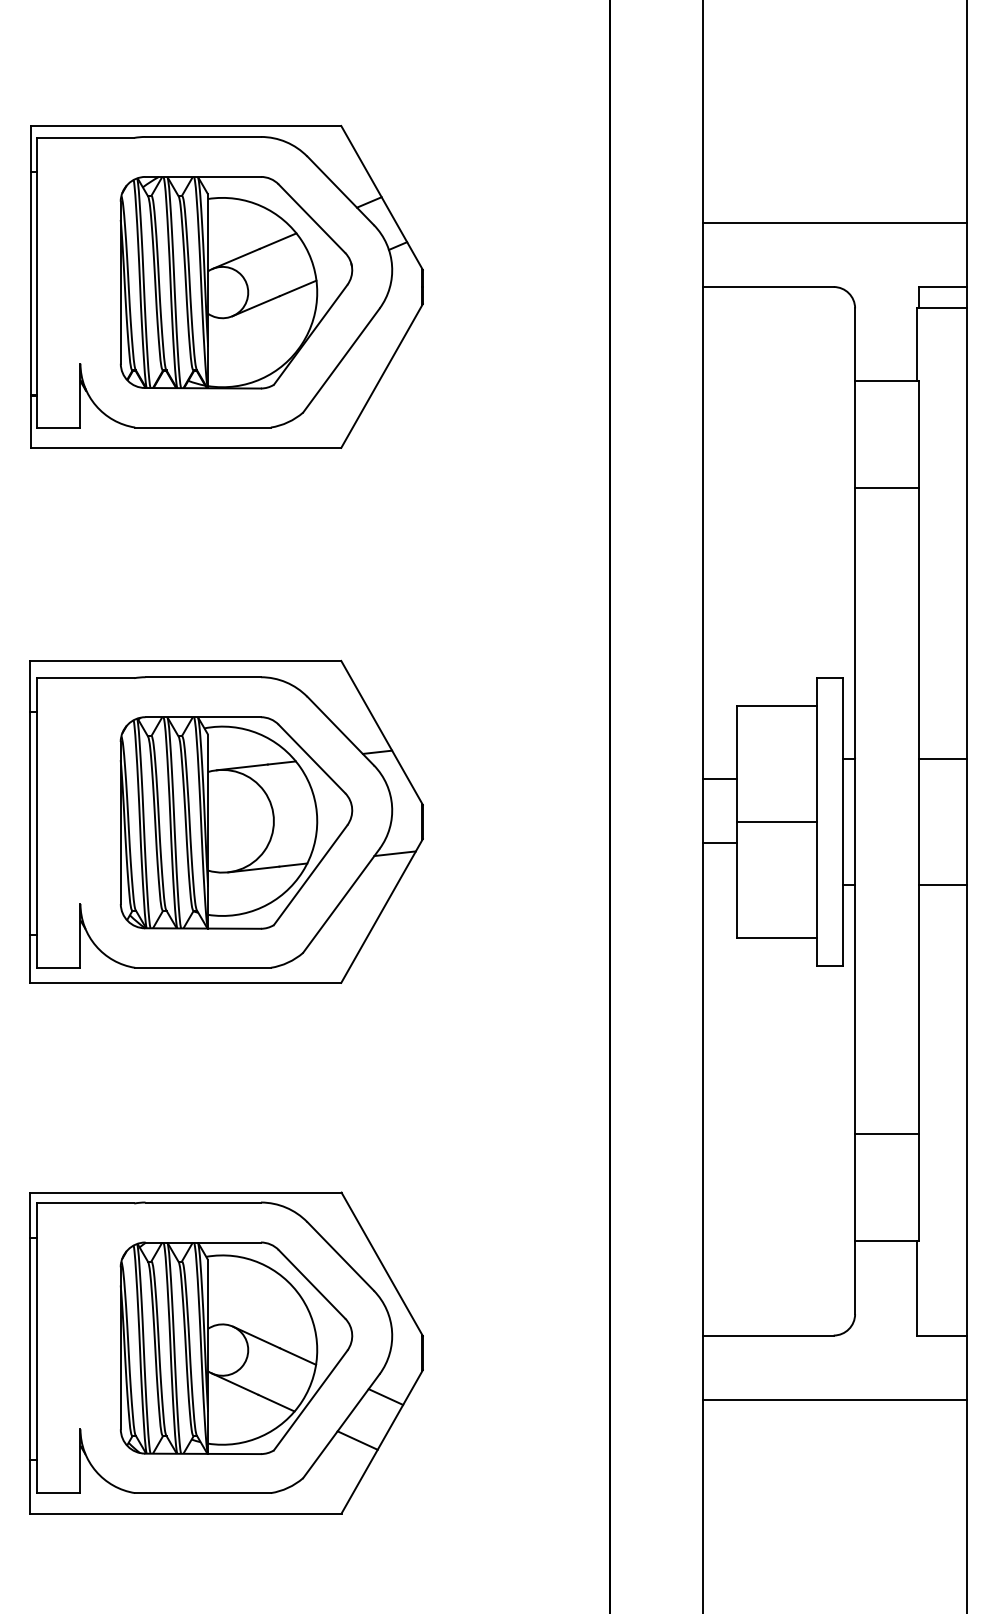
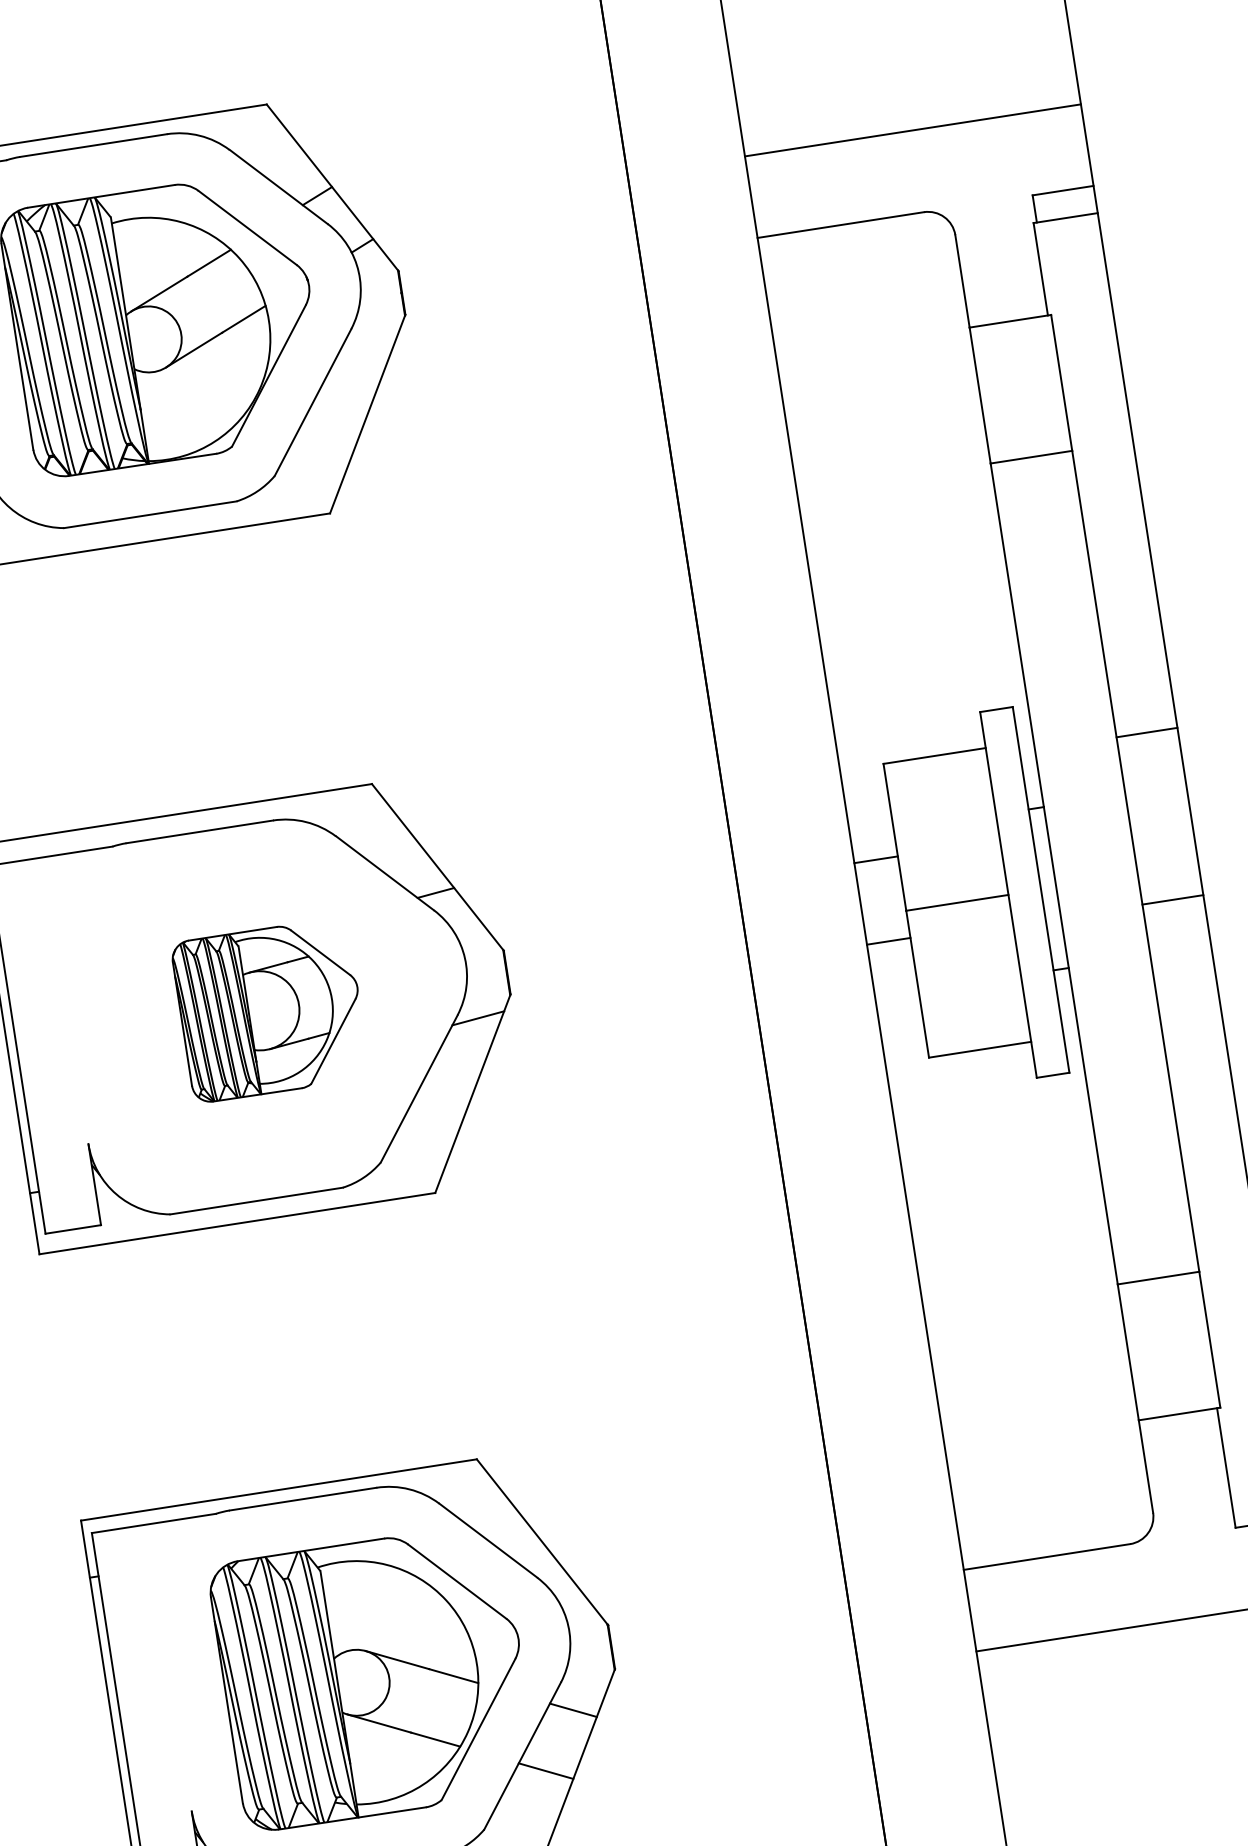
line: (943, 758) -> (1147, 732), moved
part: (236, 822) -> (270, 1009), size x0.6
line: (943, 885) -> (1173, 900), moved

